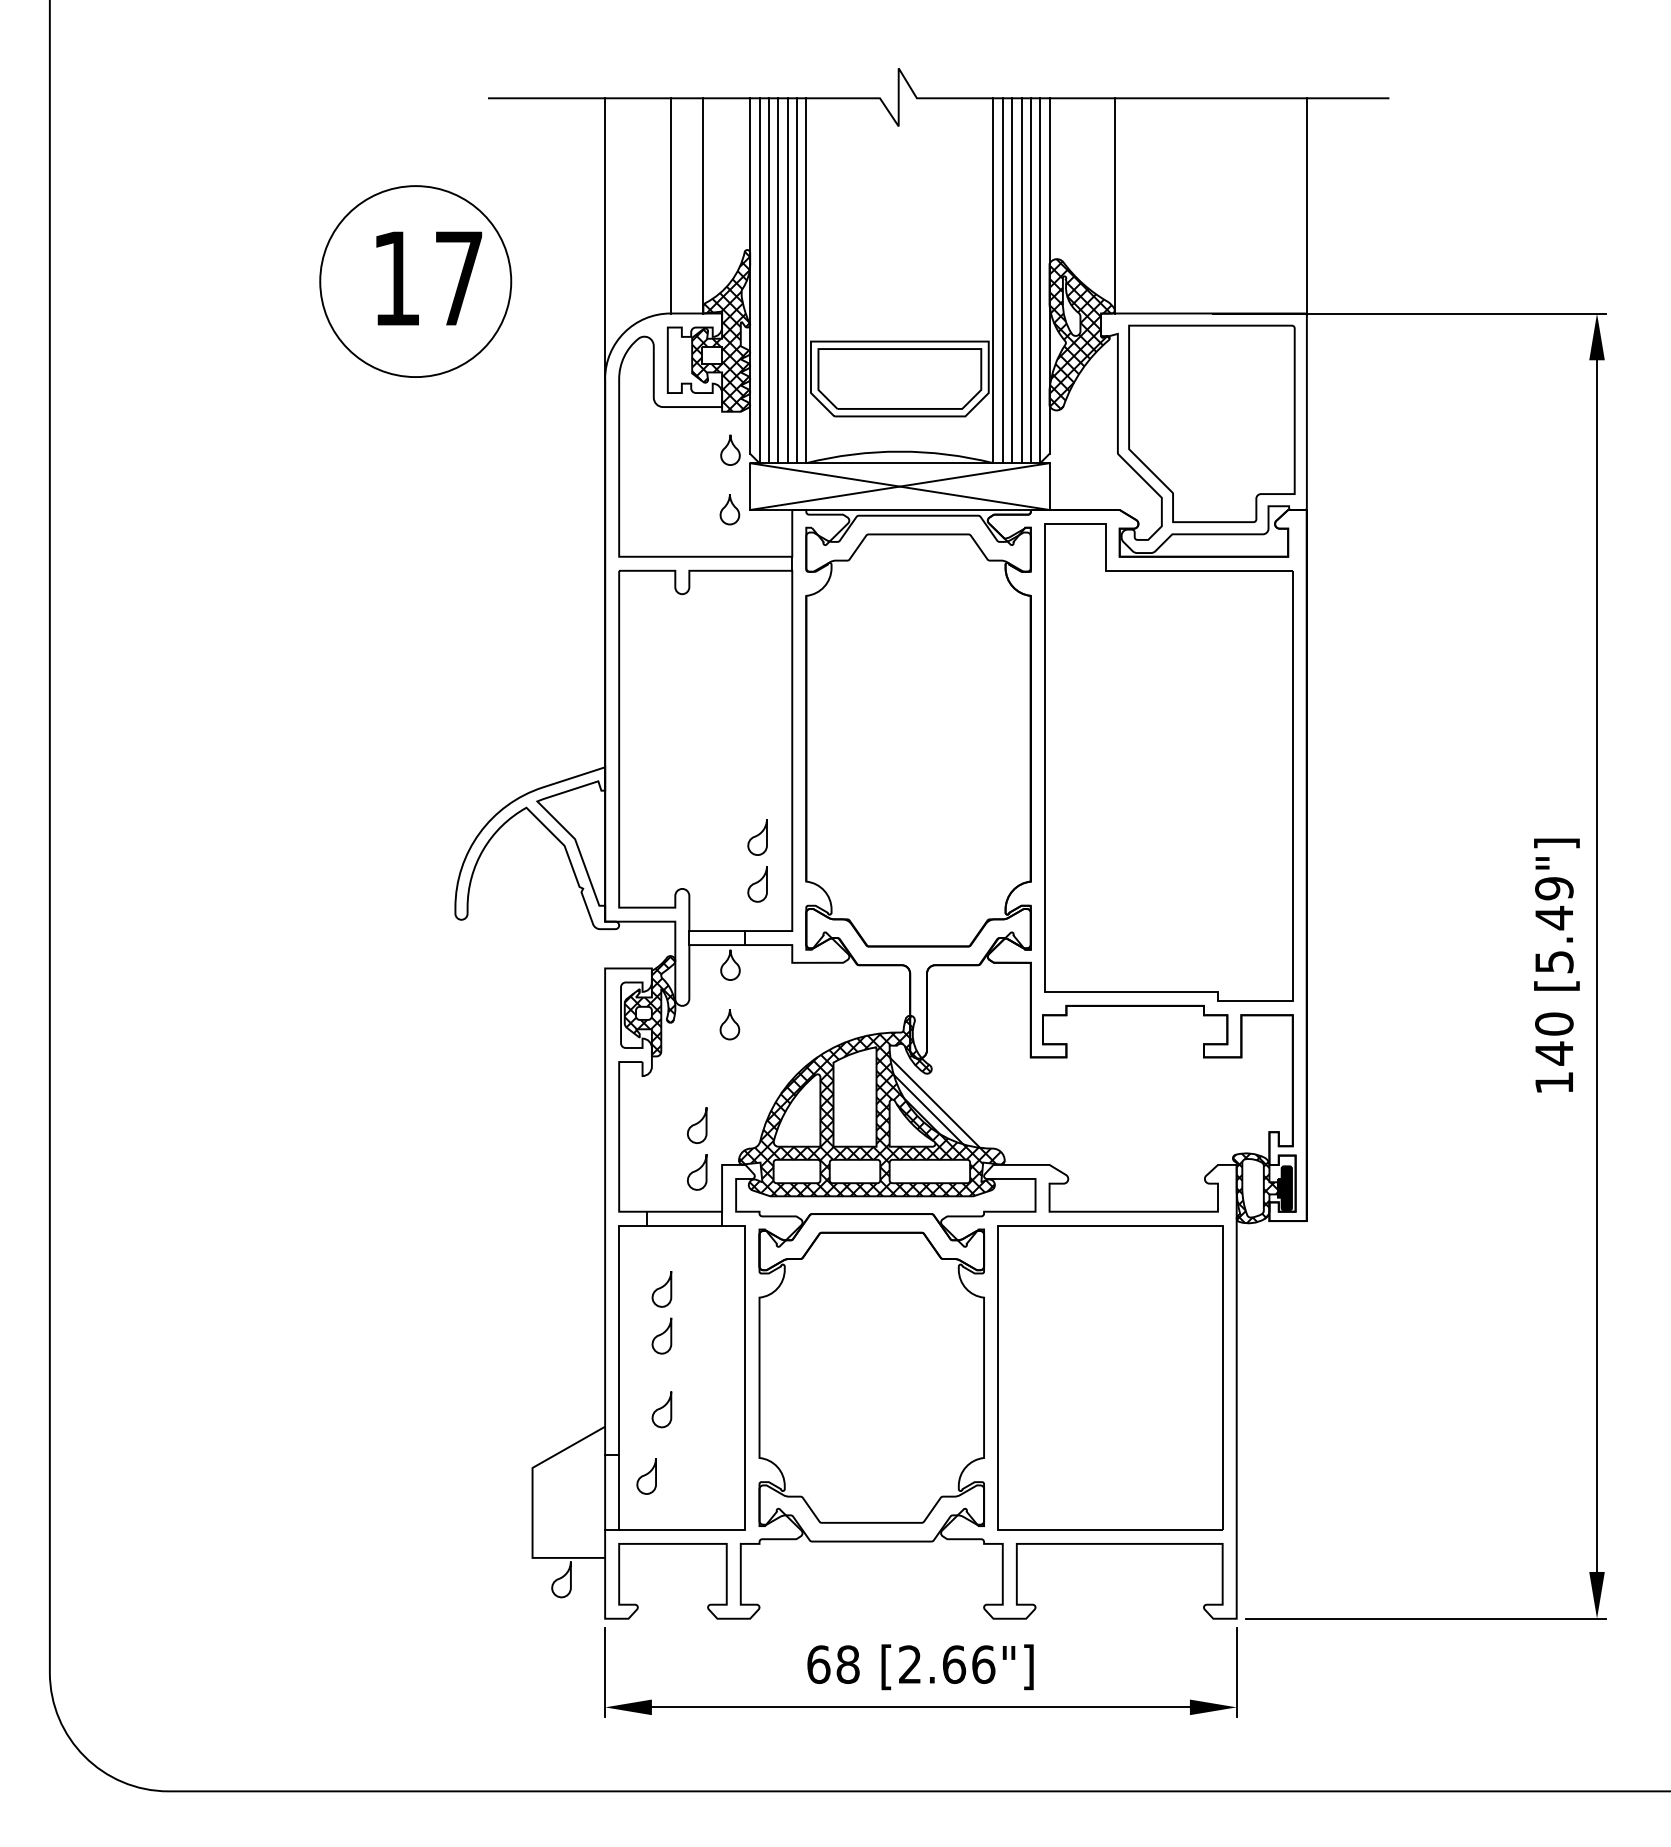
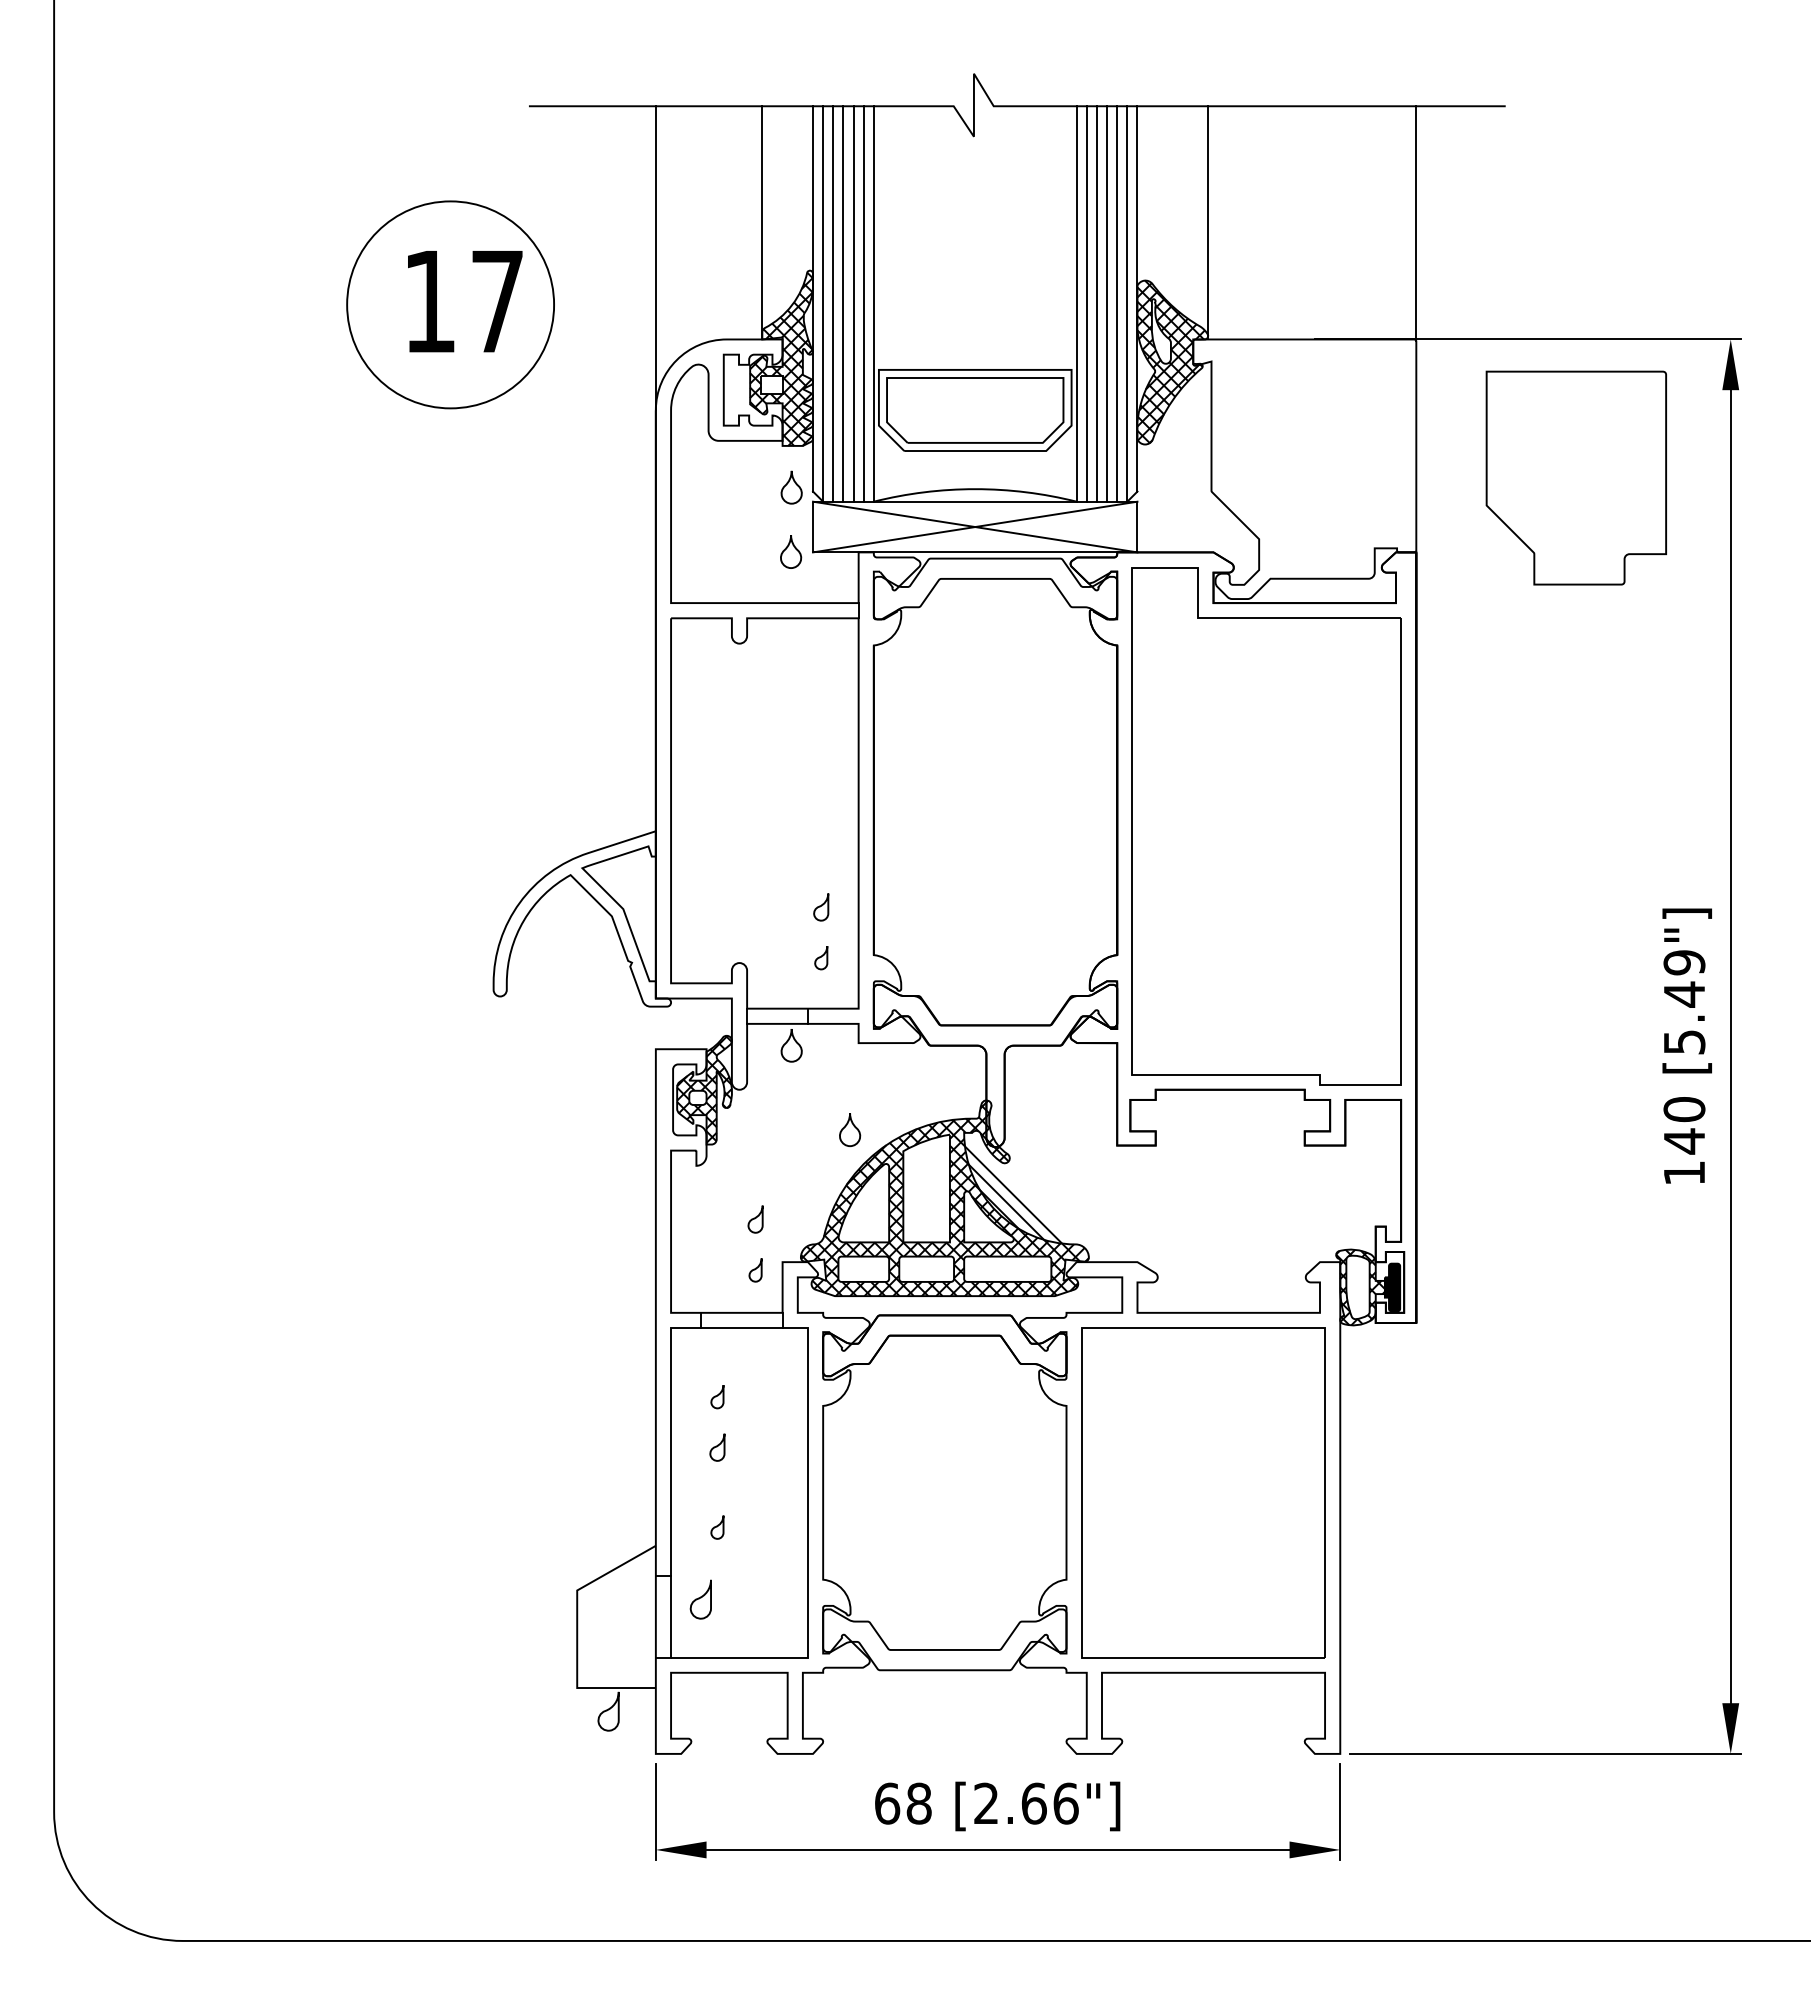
line: (670, 205) -> (726, 222), removed
part: (1211, 423) -> (1575, 477), moved
part: (757, 837) -> (821, 907), size x0.7
part: (757, 883) -> (821, 957), size x0.6
part: (730, 1025) -> (850, 1130), moved
part: (697, 1125) -> (755, 1219), size x0.7
part: (697, 1172) -> (755, 1270), size x0.6
part: (662, 1288) -> (717, 1396), size x0.6
part: (662, 1335) -> (717, 1447), size x0.7
part: (662, 1409) -> (717, 1527), size x0.6

